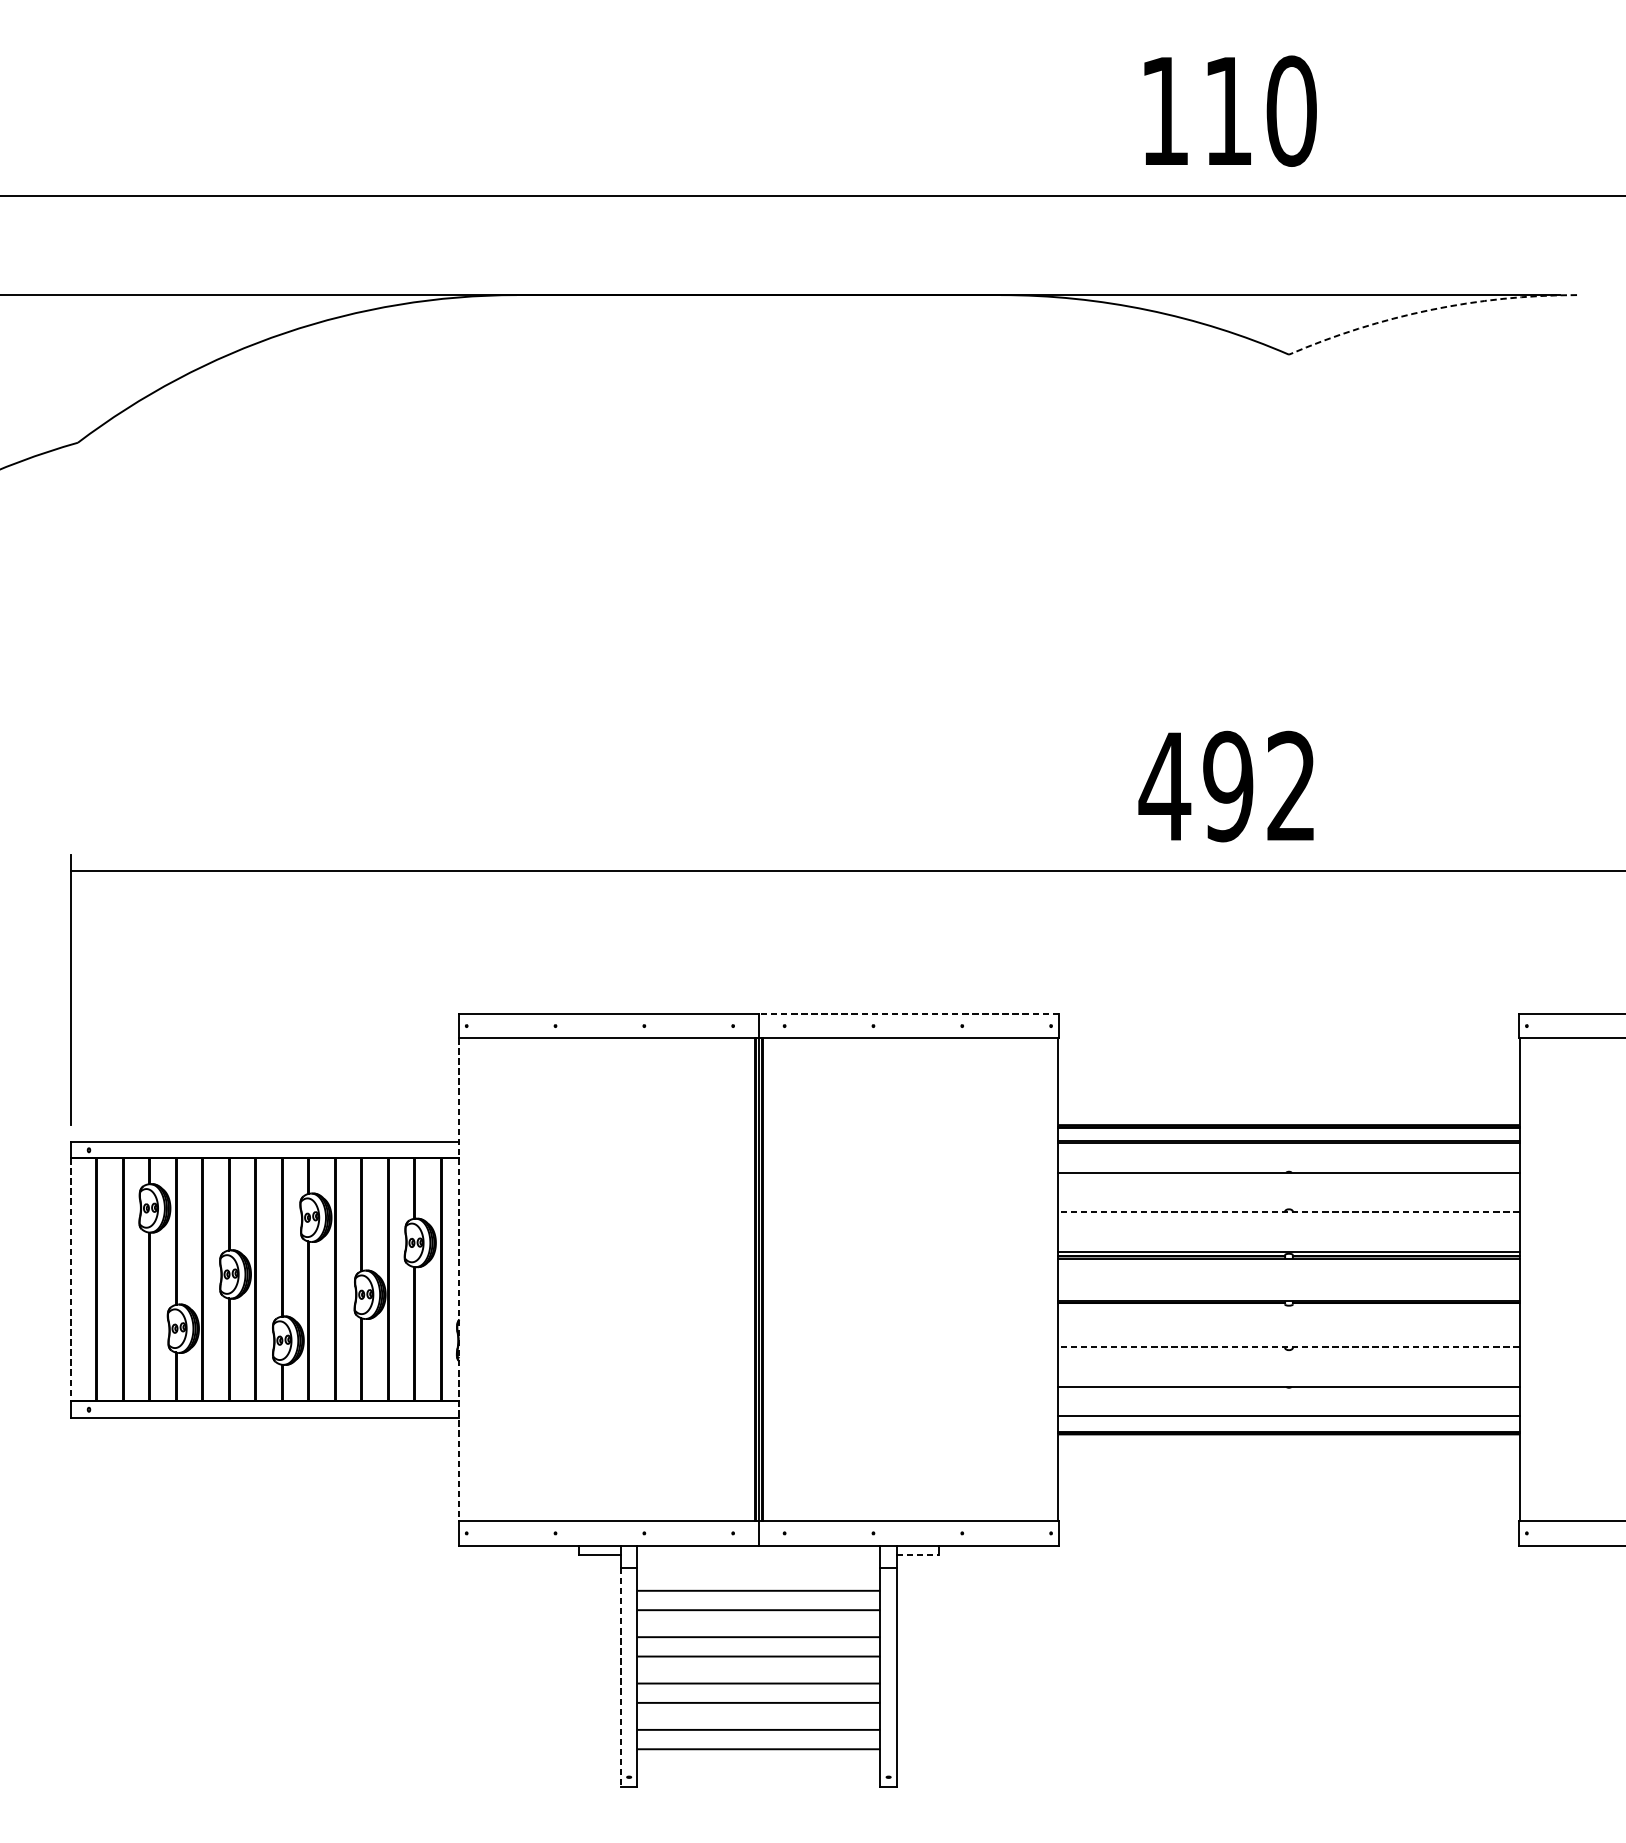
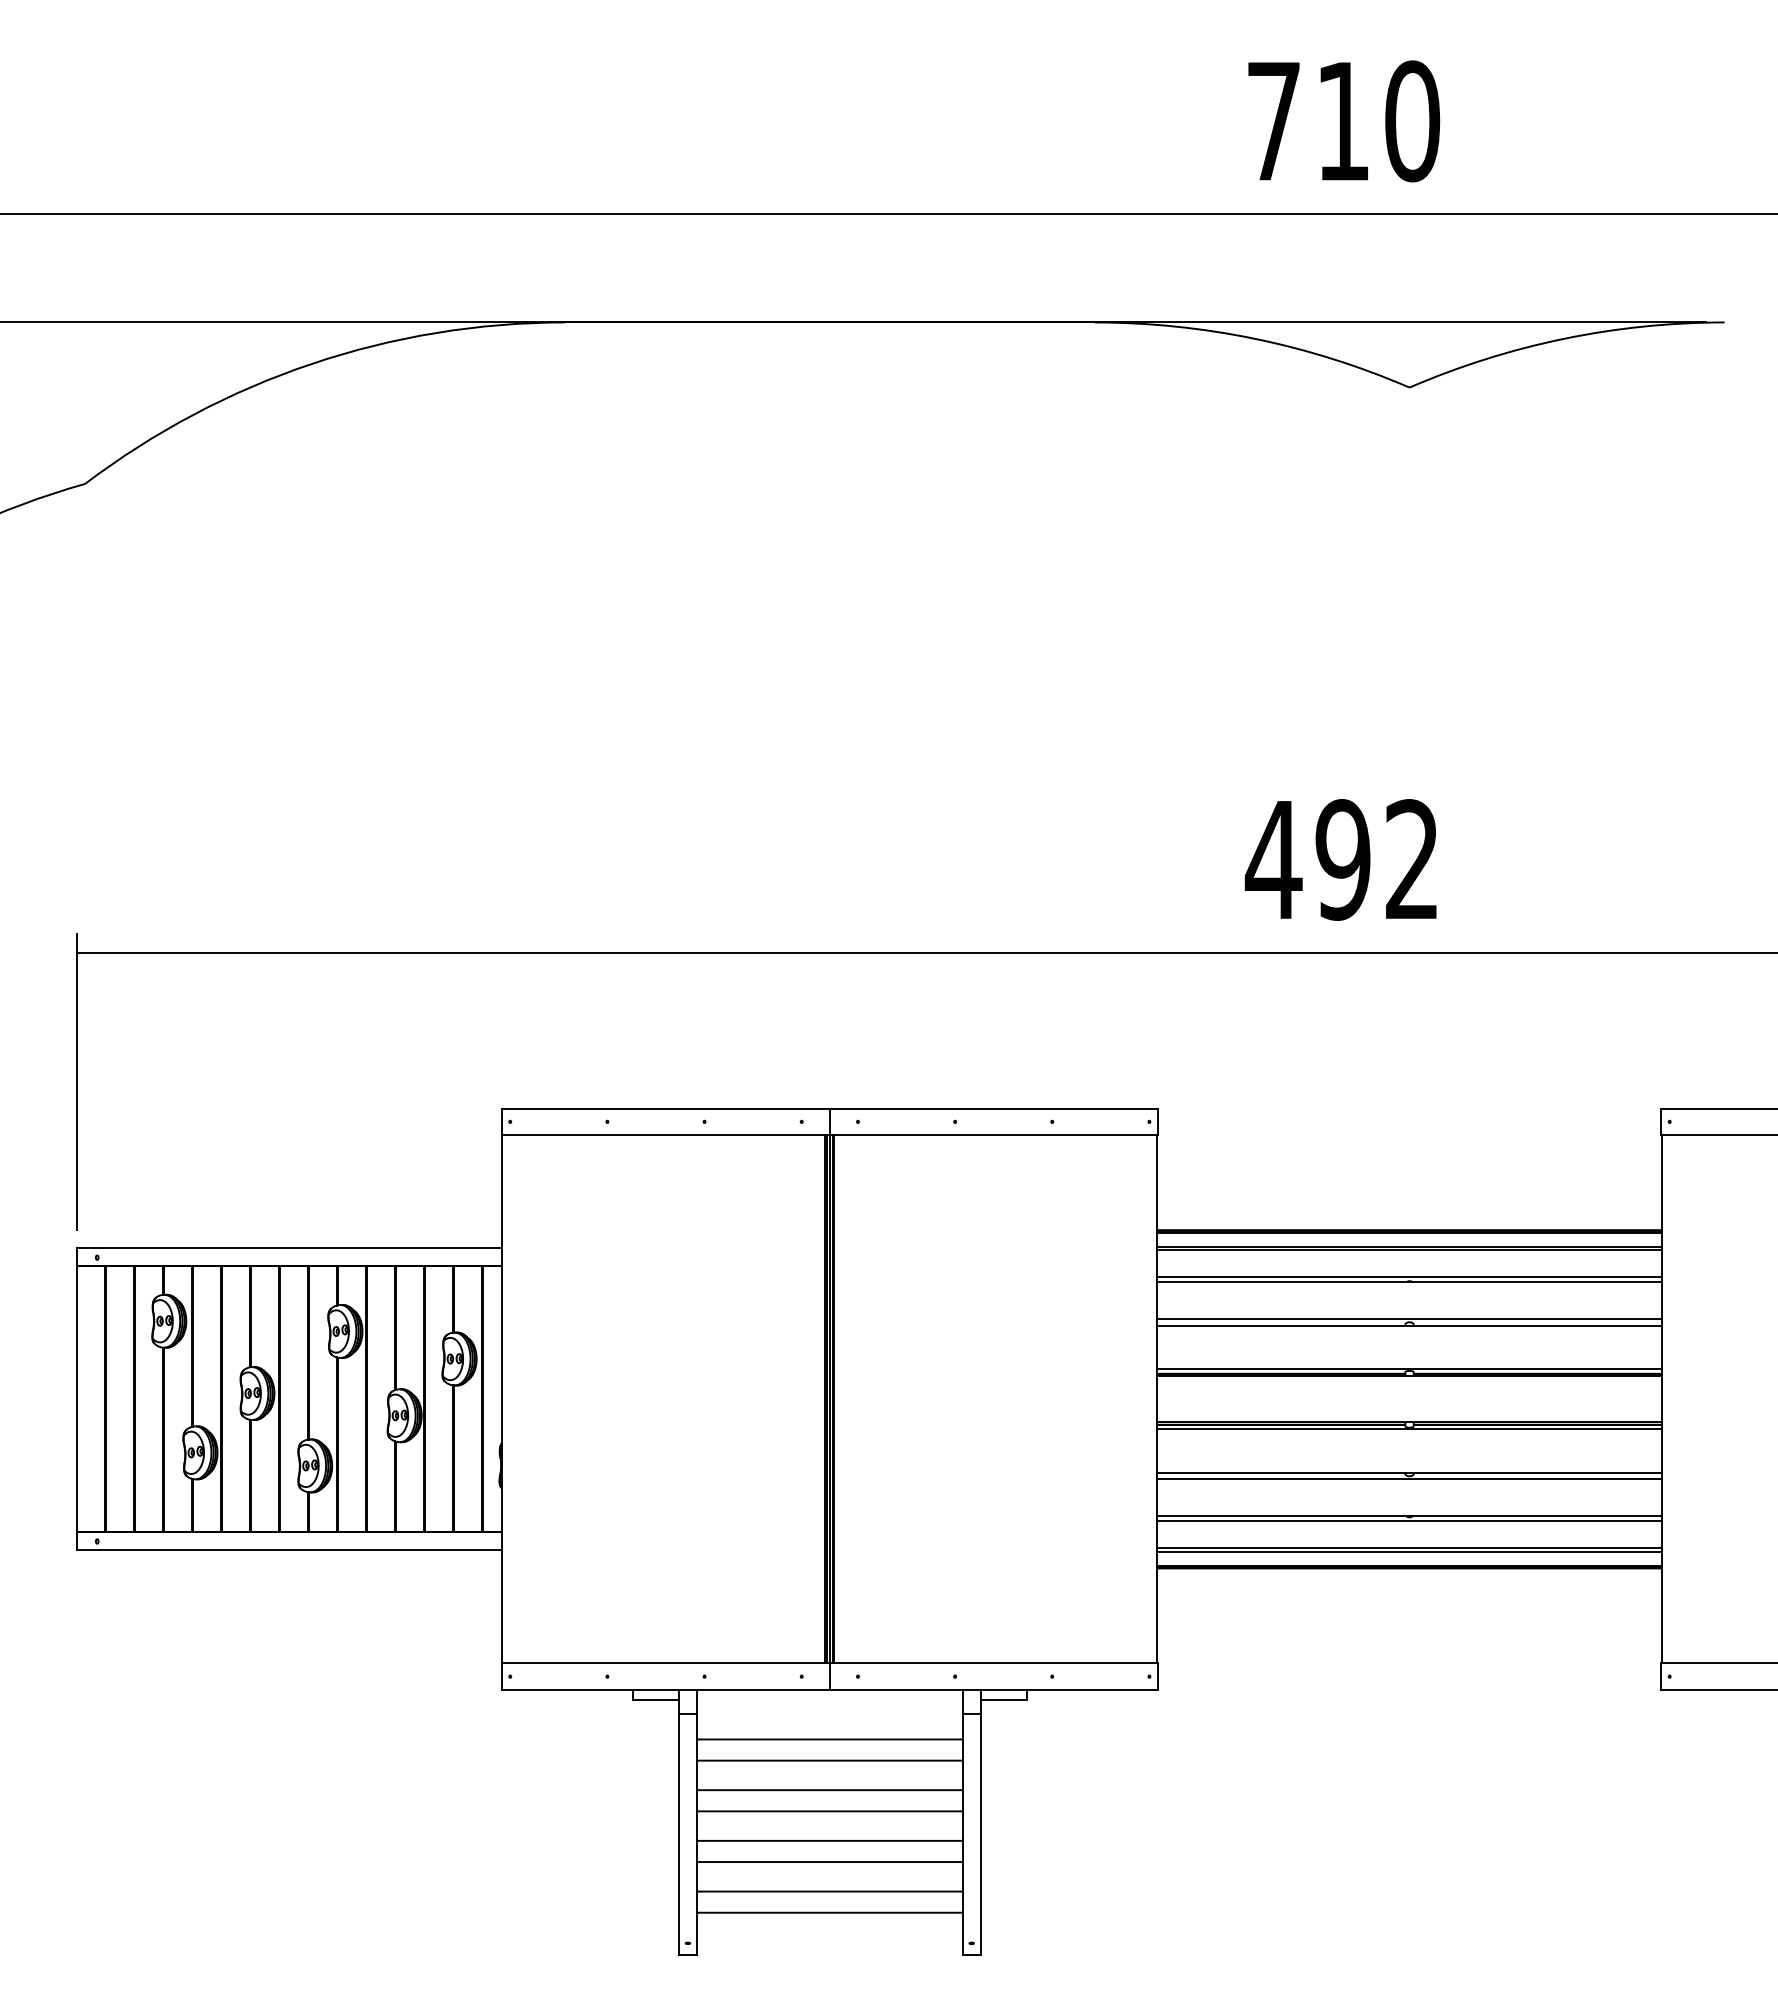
text: (1164, 111) -> (1273, 121), 110 -> 710
arc: (1429, 309) -> (1563, 338), dashed -> solid
line: (908, 1013) -> (993, 1108), dashed -> solid
line: (1288, 1168) -> (1409, 1277), added
line: (1288, 1206) -> (1409, 1319), added
line: (1288, 1212) -> (1409, 1325), dashed -> solid
line: (70, 1279) -> (77, 1399), dashed -> solid
line: (459, 1279) -> (502, 1399), dashed -> solid
line: (1288, 1307) -> (1409, 1429), added
line: (1288, 1346) -> (1409, 1472), dashed -> solid
line: (1288, 1353) -> (1409, 1479), added
line: (1288, 1391) -> (1409, 1521), added
line: (1288, 1418) -> (1409, 1551), added
line: (918, 1555) -> (1004, 1700), dashed -> solid
line: (620, 1677) -> (678, 1834), dashed -> solid

